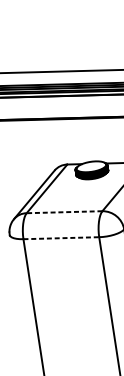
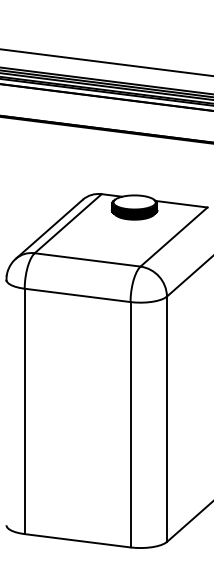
line: (64, 211) -> (87, 259), dashed -> solid
line: (61, 238) -> (78, 295), dashed -> solid

